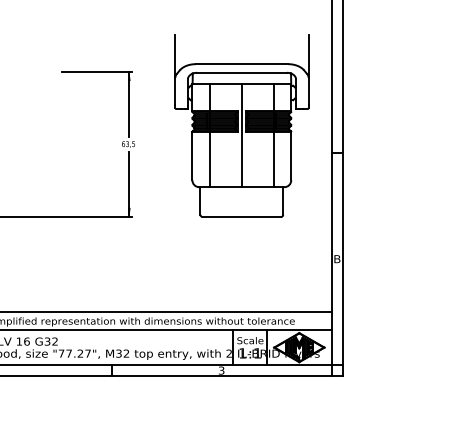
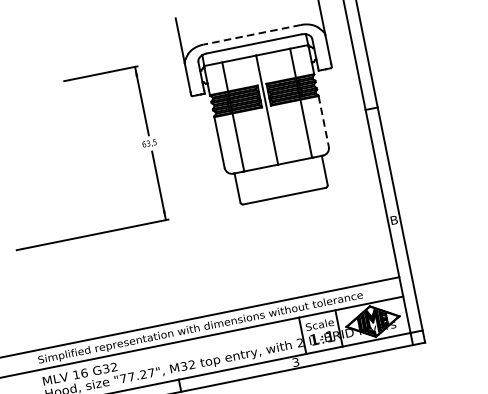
line: (241, 64) -> (251, 35), solid -> dashed
line: (291, 156) -> (324, 121), solid -> dashed

